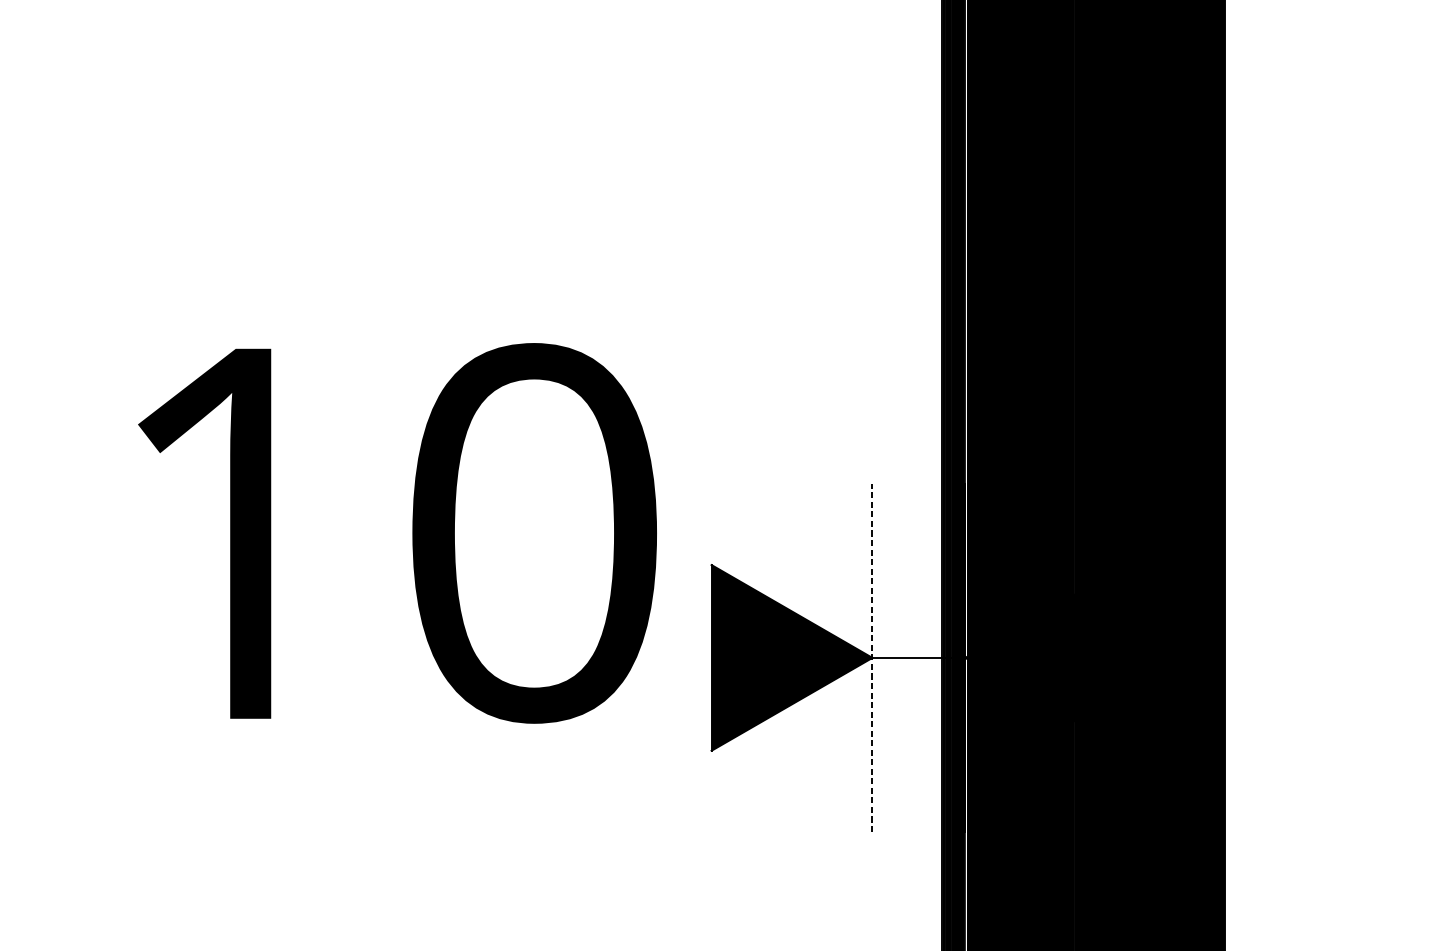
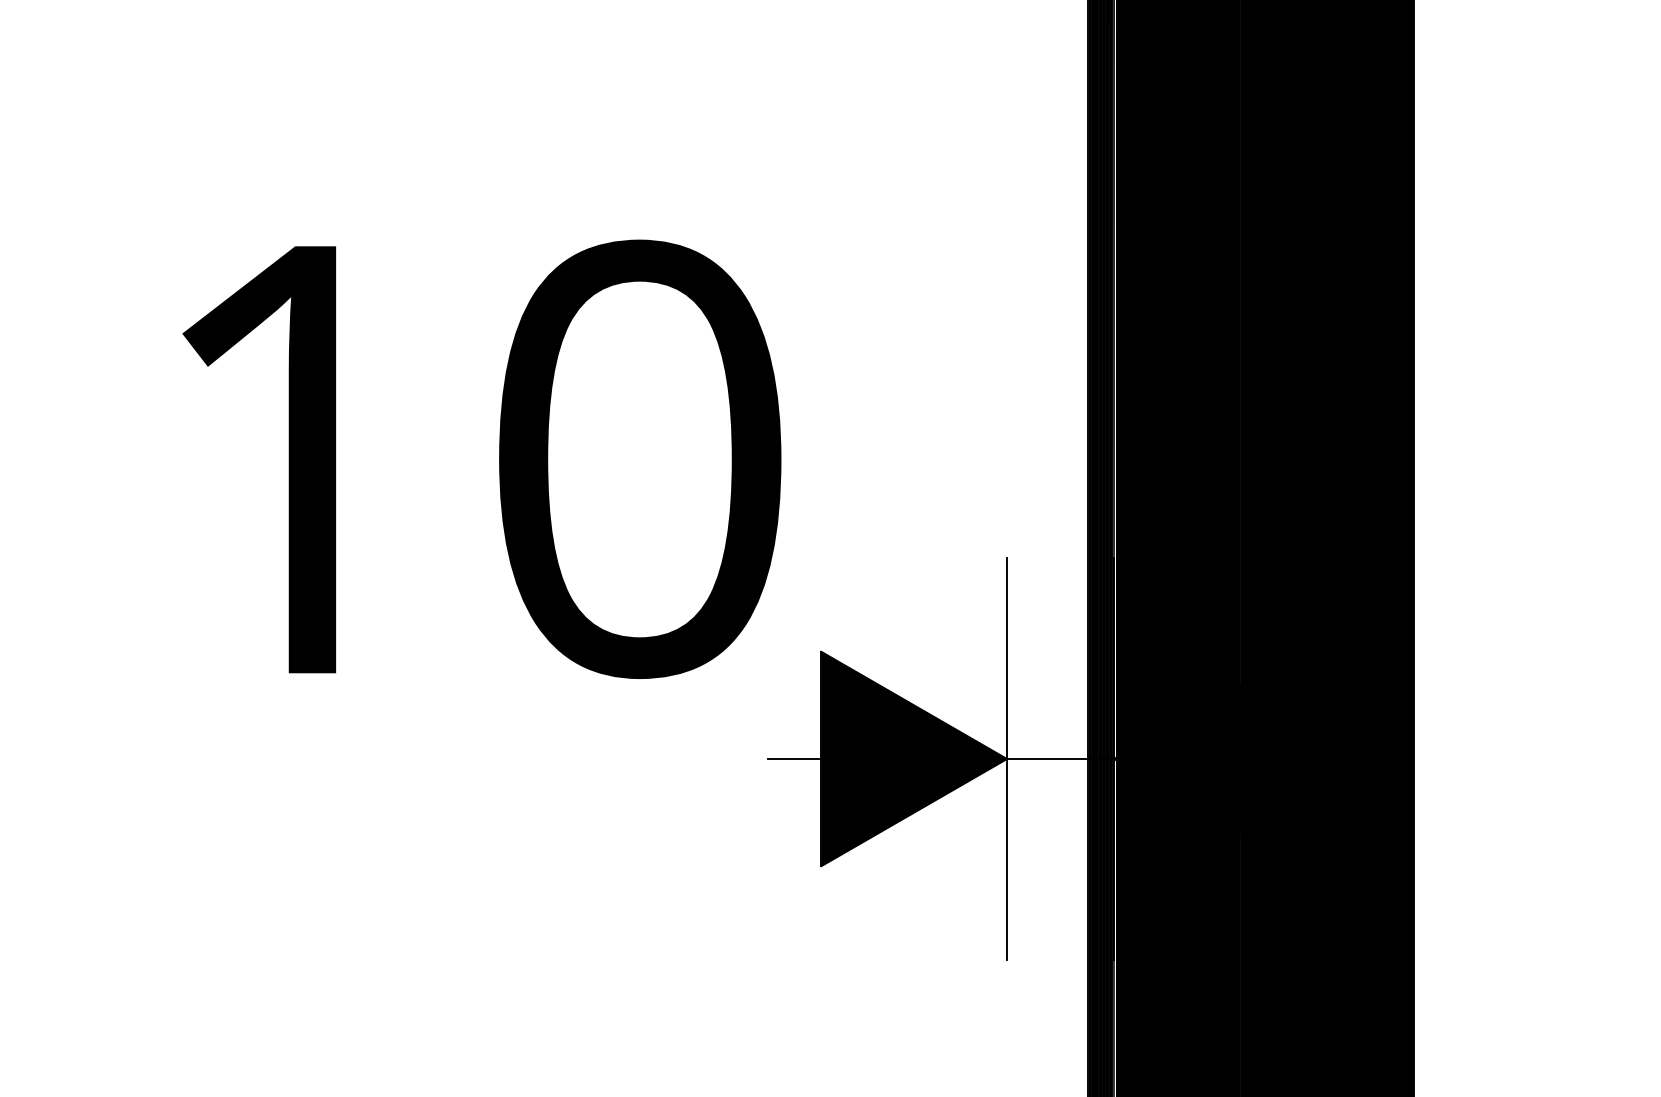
text: (397, 532) -> (481, 458), moved
line: (688, 658) -> (794, 759), added
line: (872, 658) -> (1007, 759), dashed -> solid

